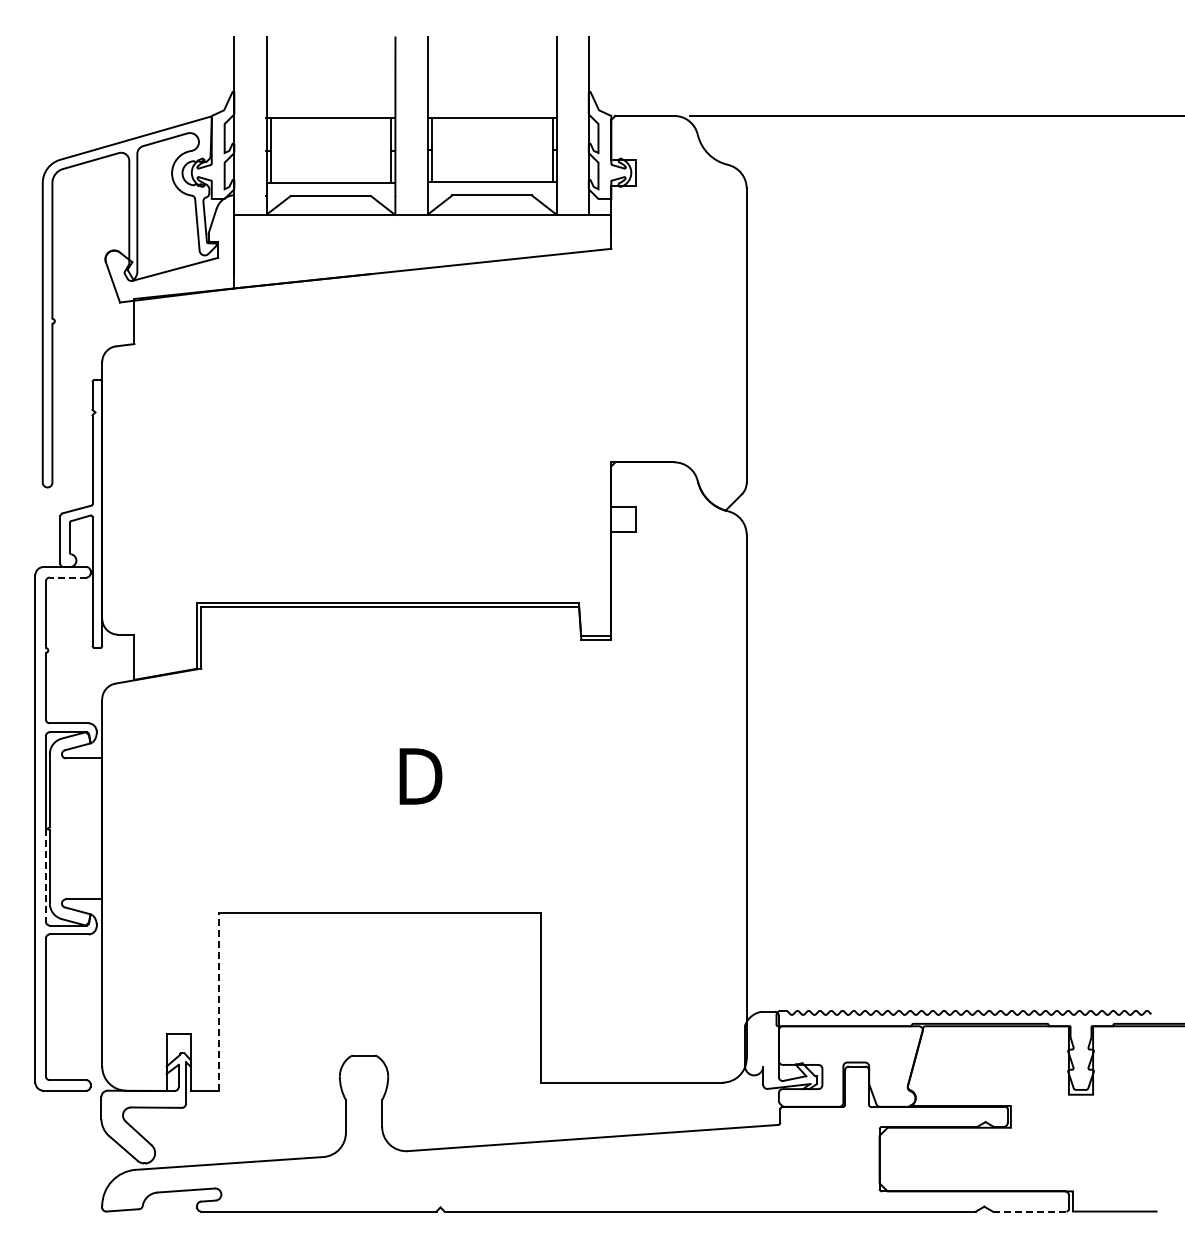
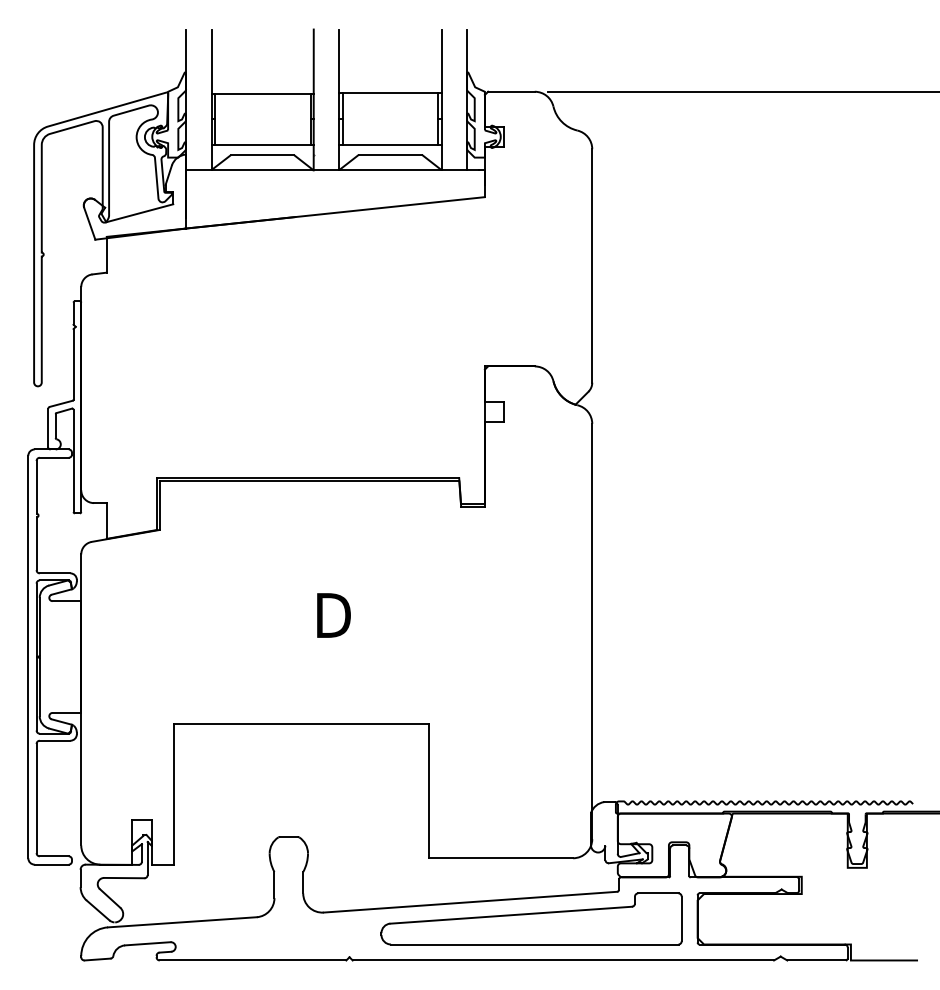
line: (67, 577) -> (53, 457), dashed -> solid
line: (45, 875) -> (36, 694), dashed -> solid
line: (219, 1002) -> (174, 794), dashed -> solid
part: (670, 1159) -> (531, 919), added
line: (1029, 1211) -> (816, 960), dashed -> solid

